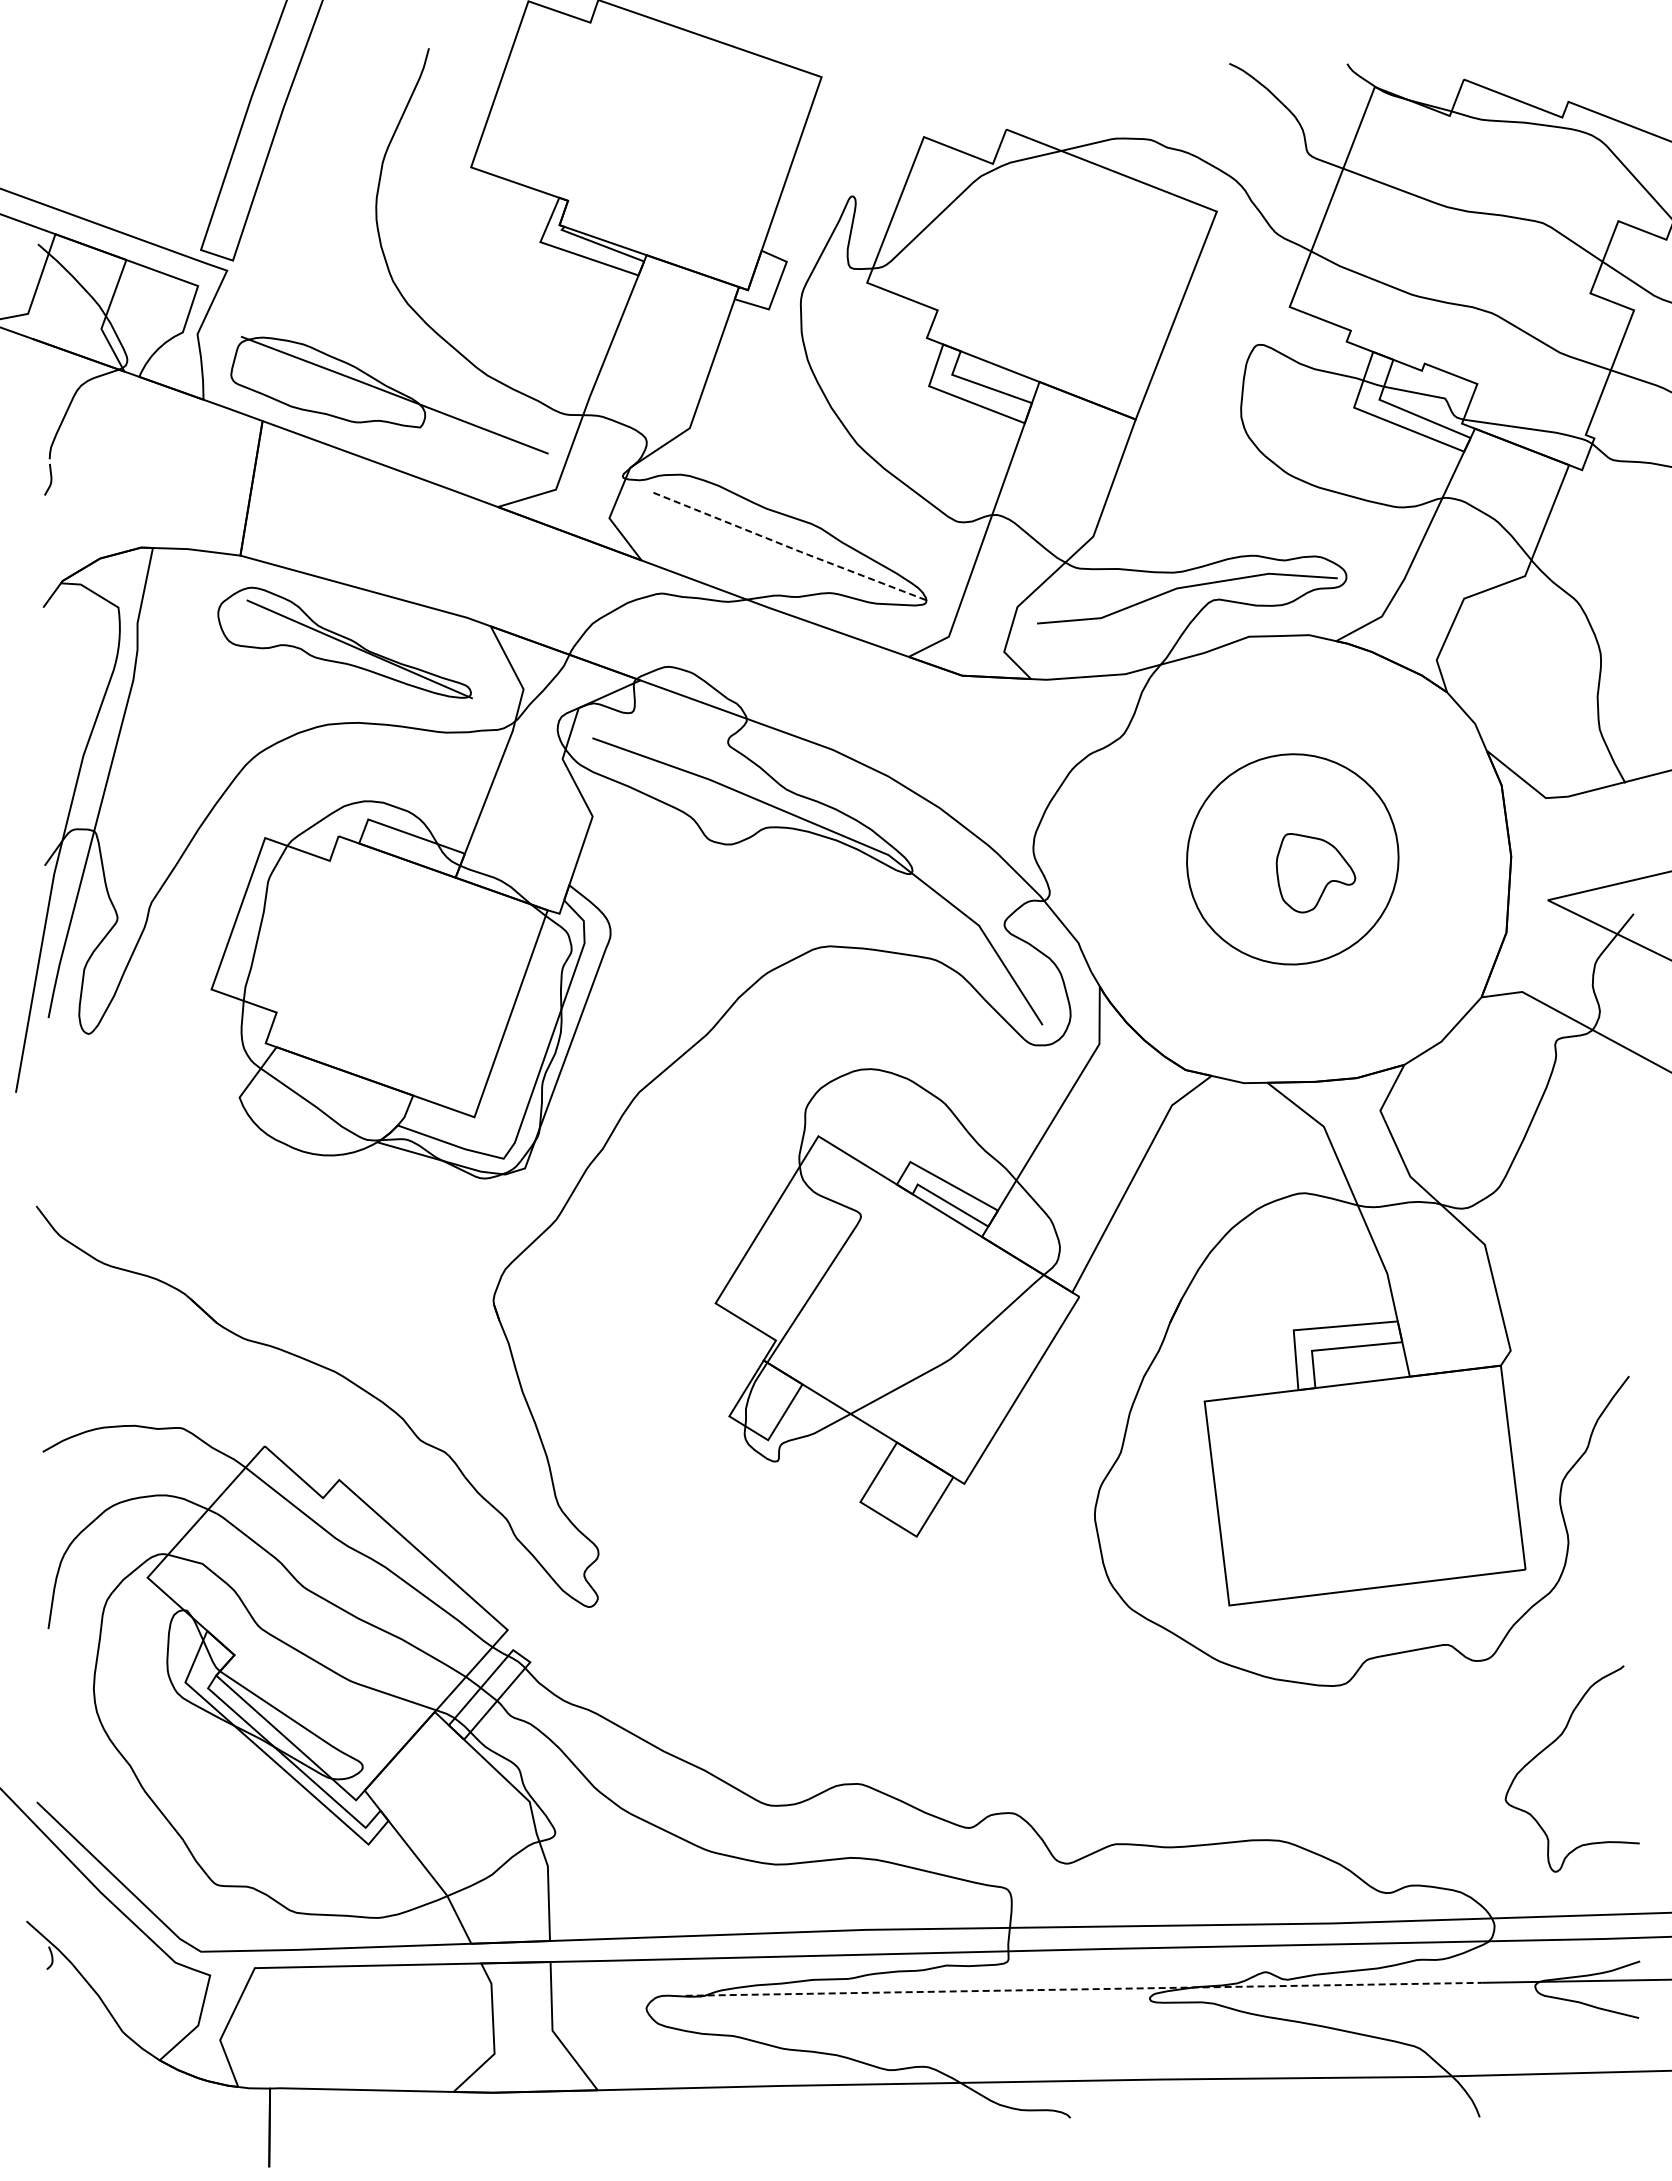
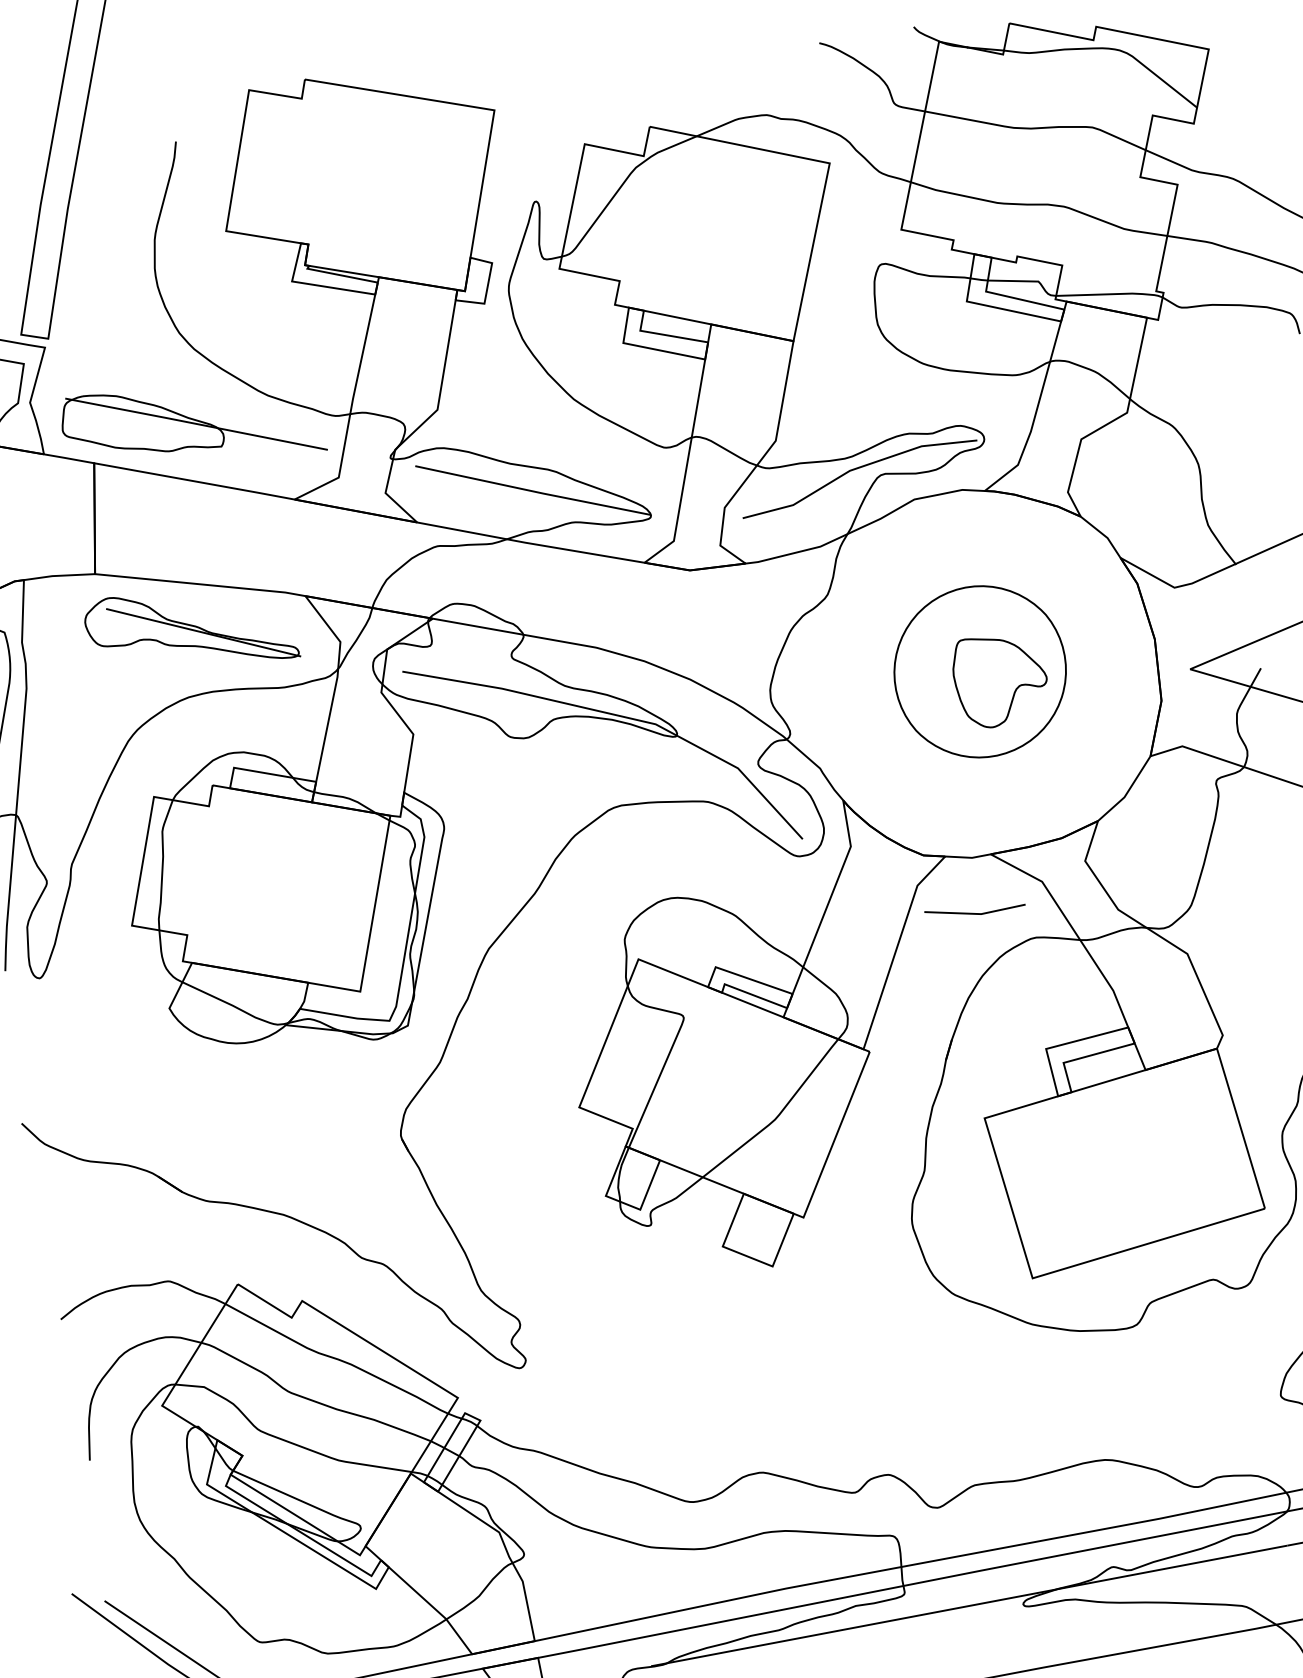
line: (788, 547) -> (533, 491), dashed -> solid
part: (1315, 873) -> (1000, 680), size x1.43
line: (1236, 1150) -> (975, 912), added
line: (1084, 1989) -> (969, 1606), dashed -> solid

